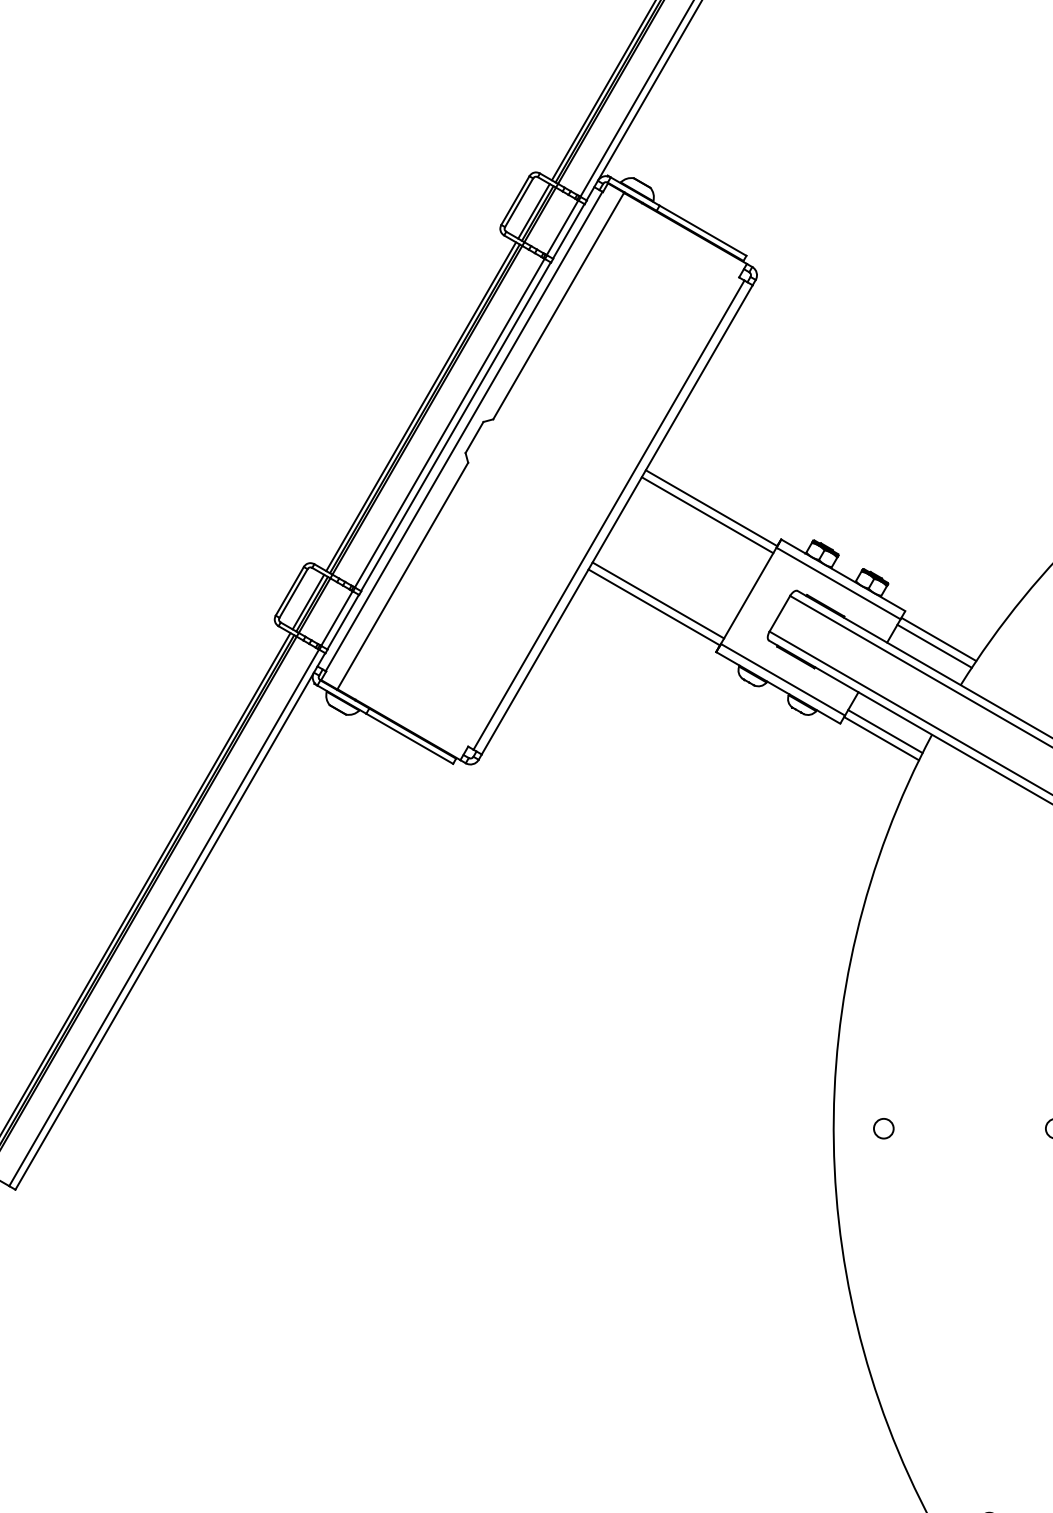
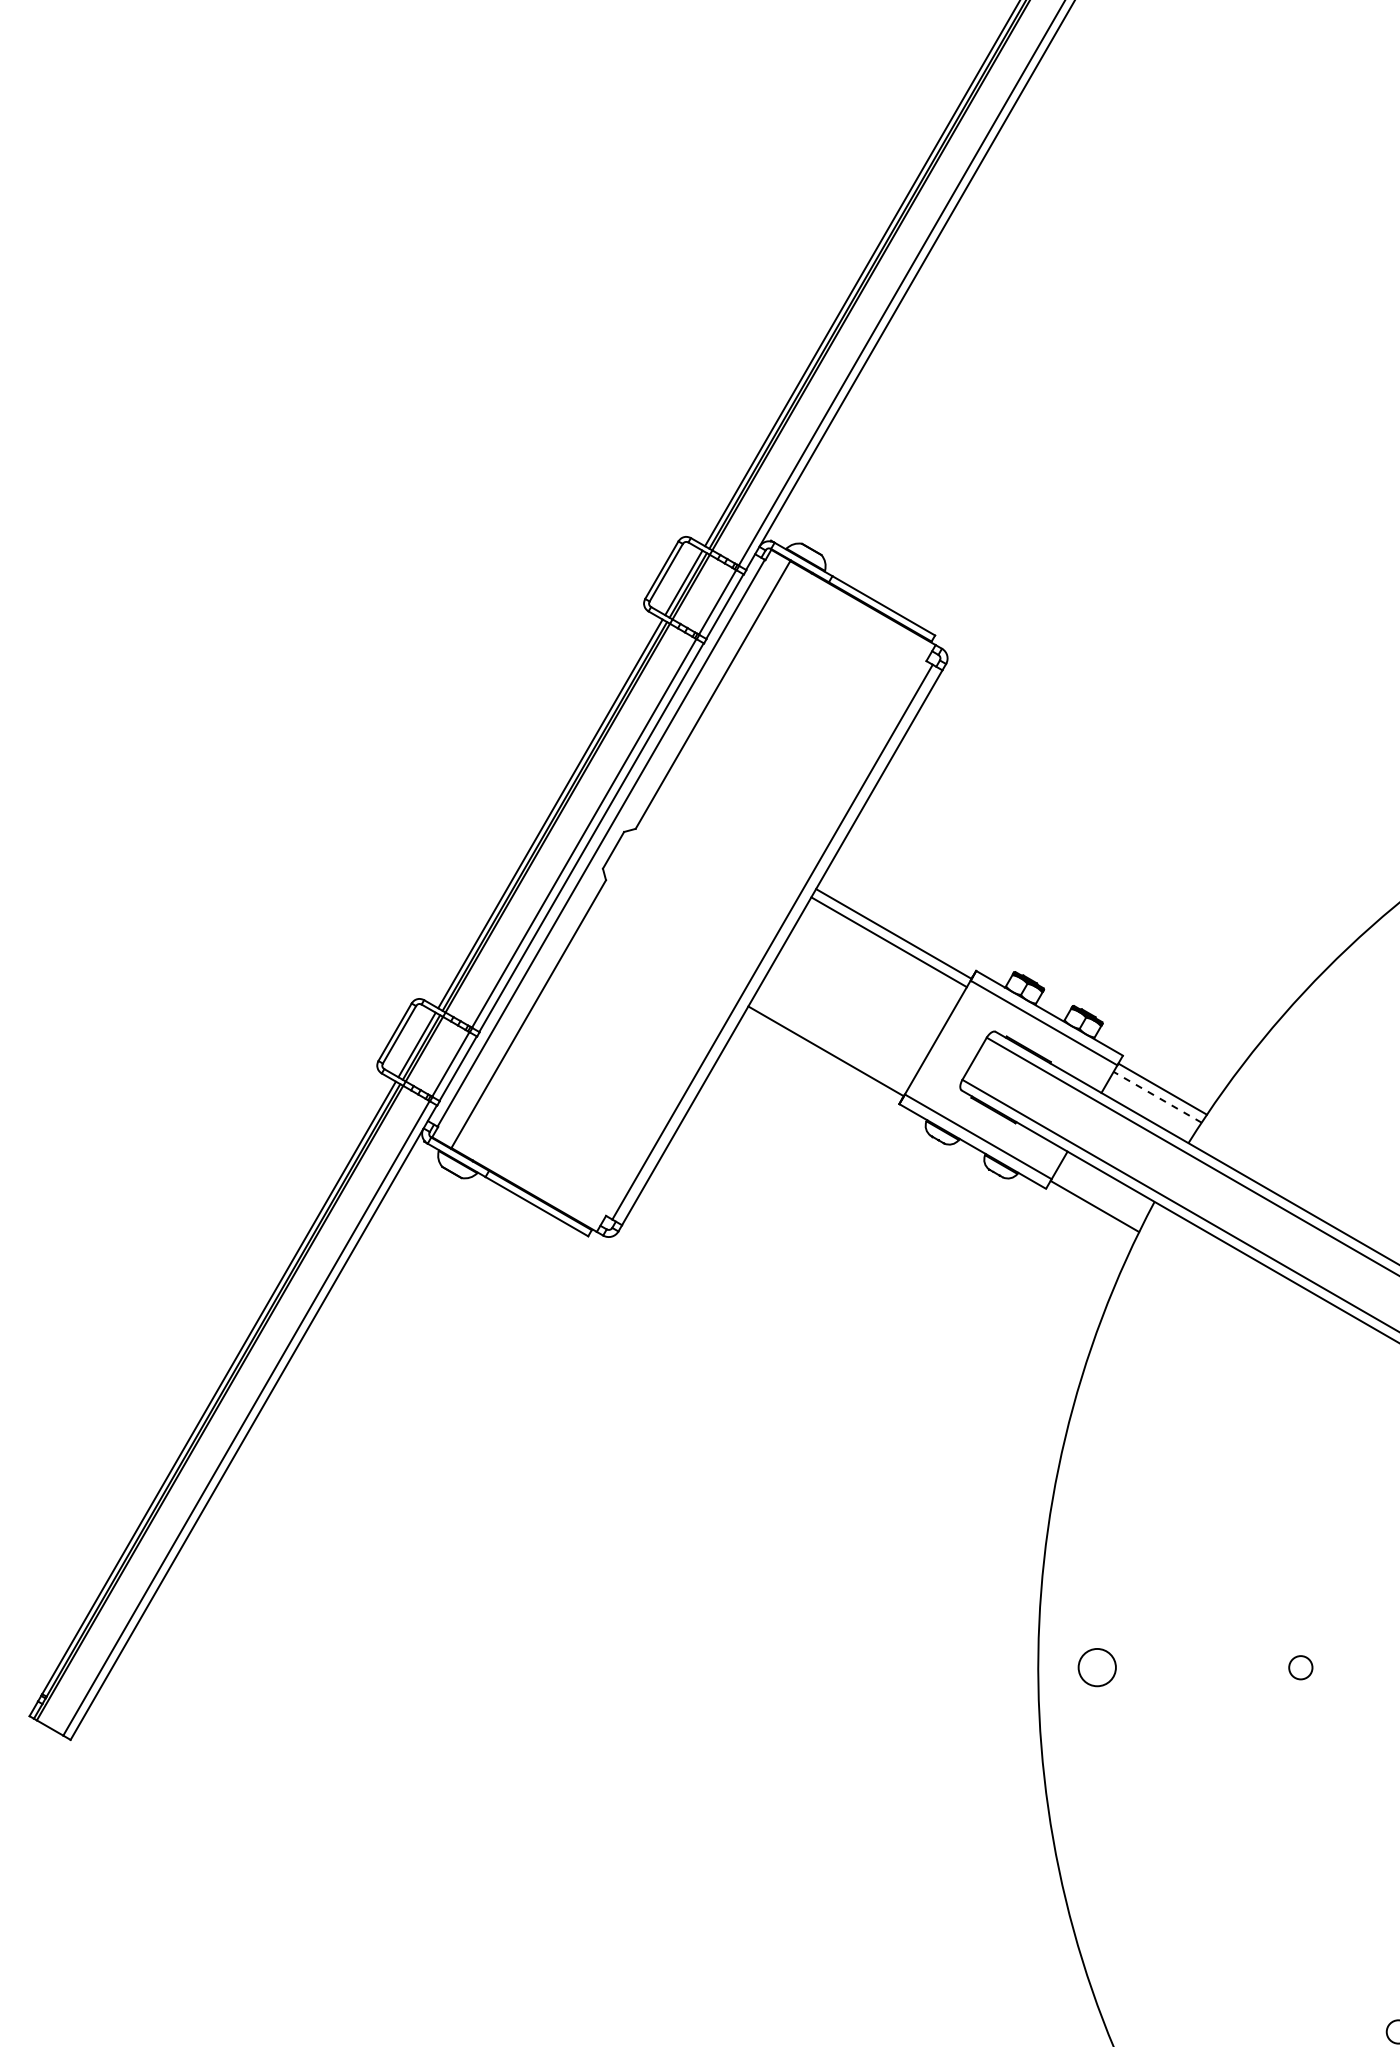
line: (658, 599) -> (830, 1042), removed
line: (934, 646) -> (1157, 1097), solid -> dashed
line: (885, 731) -> (1099, 1197), removed
circle: (883, 1128) -> (1097, 1667), size x1.6

